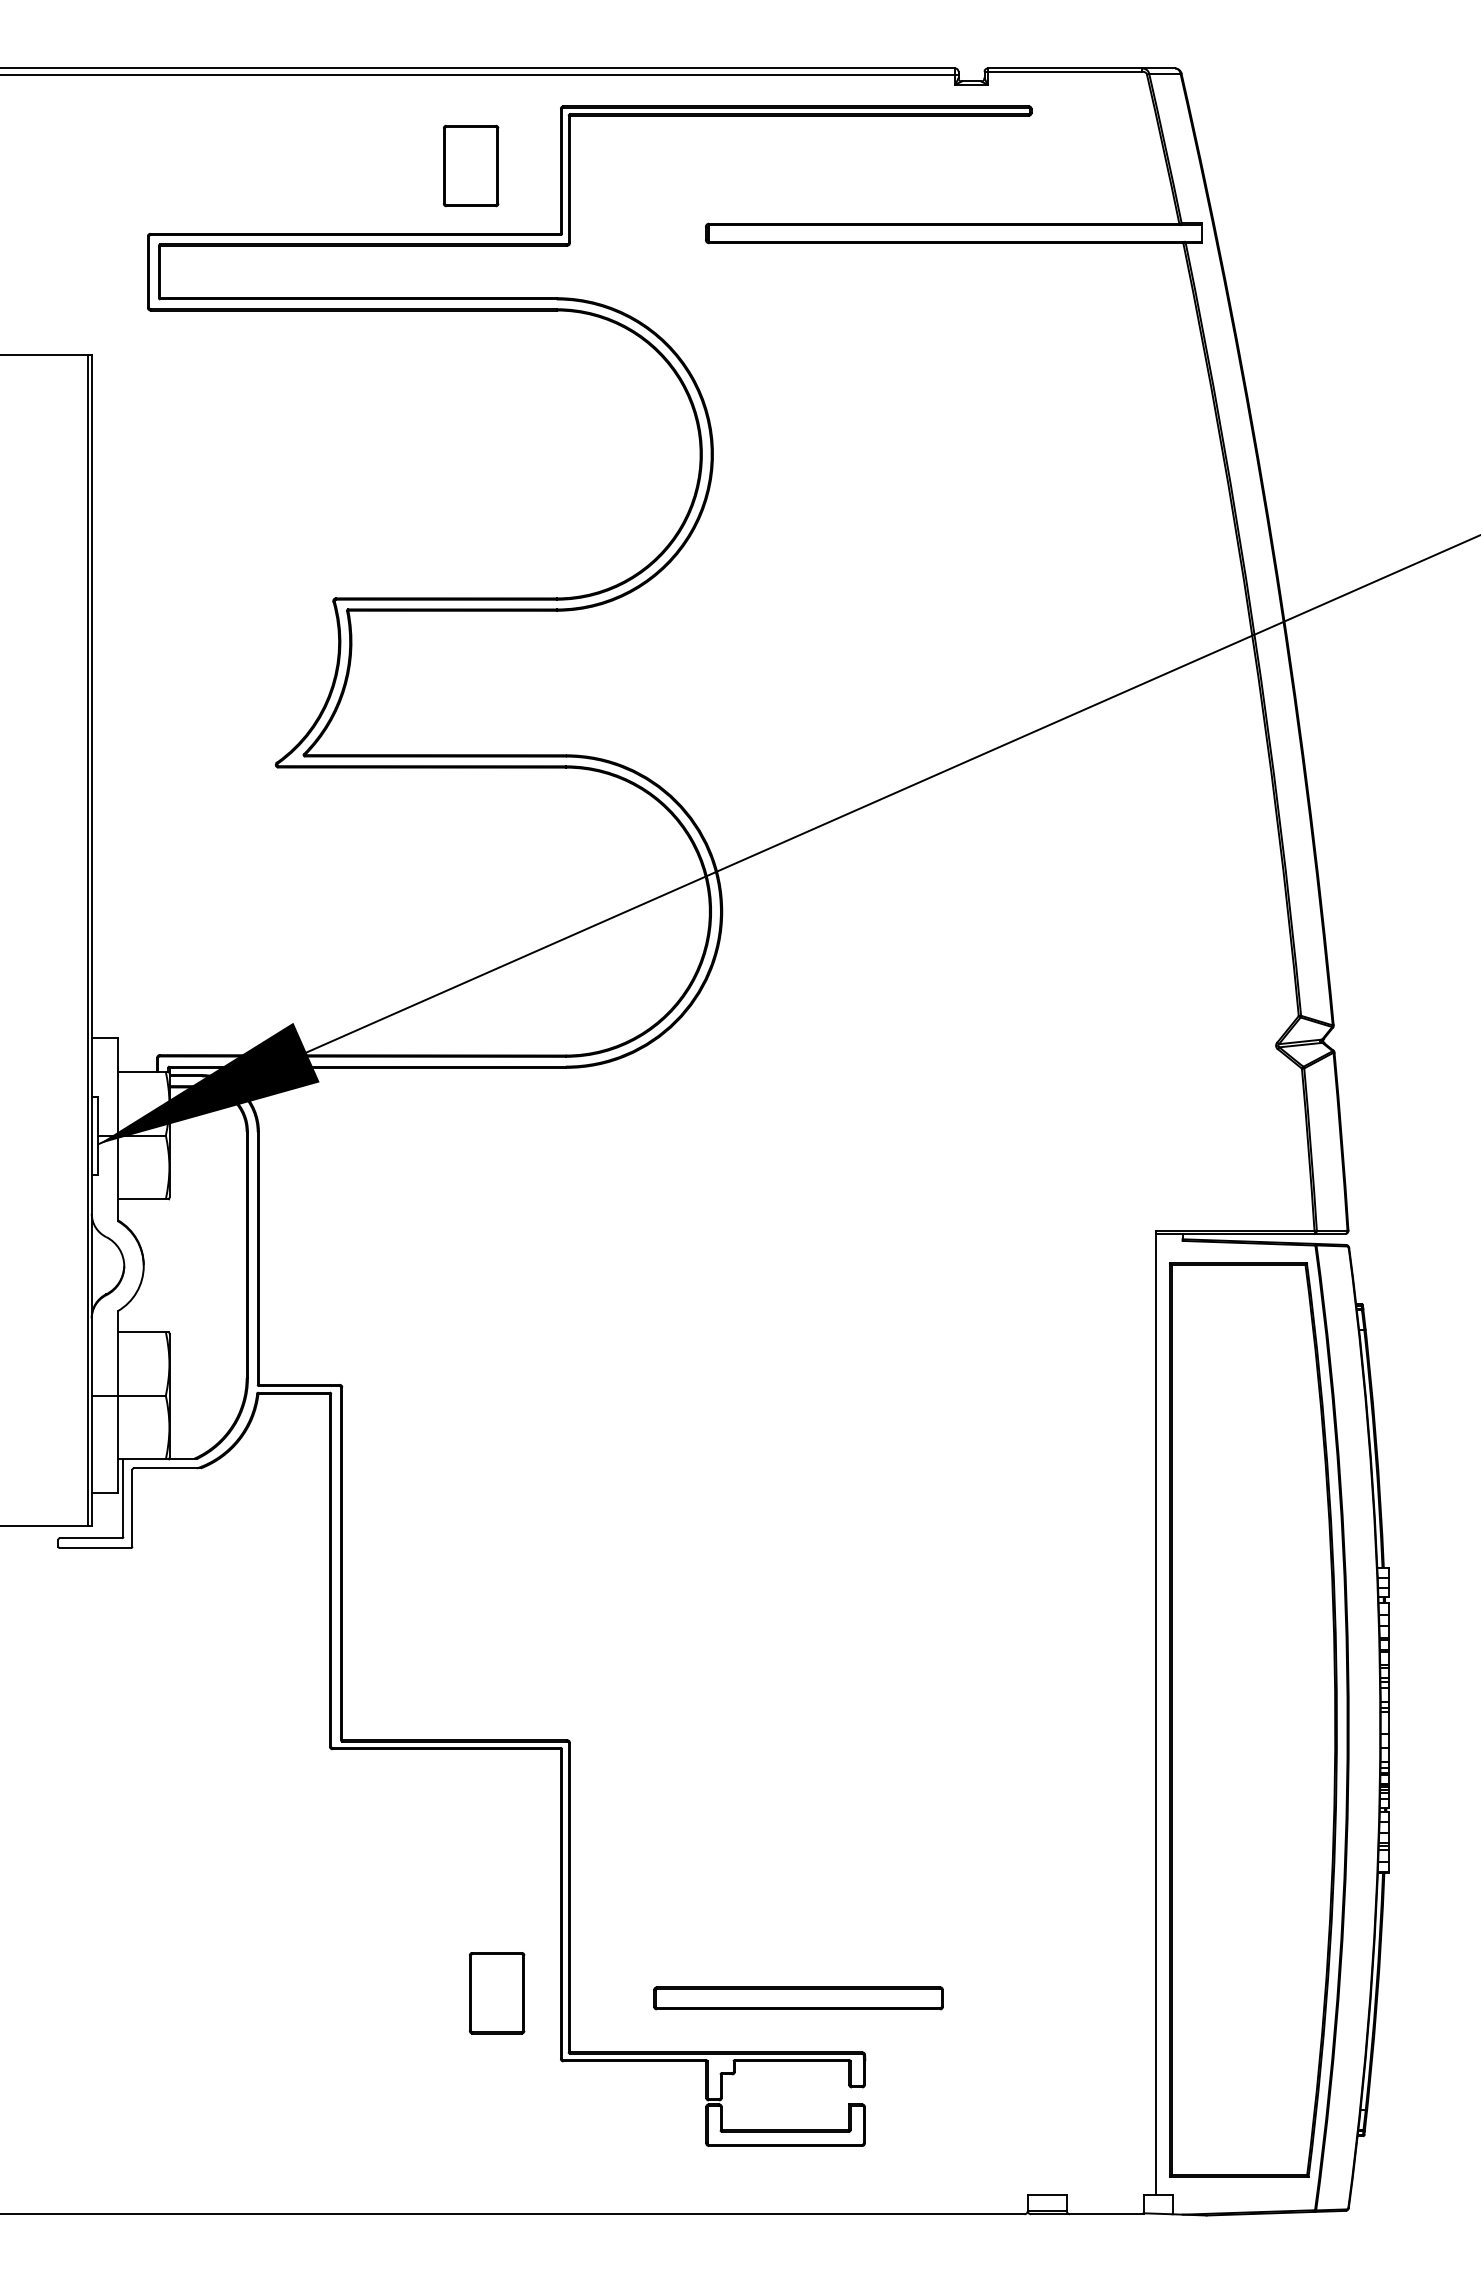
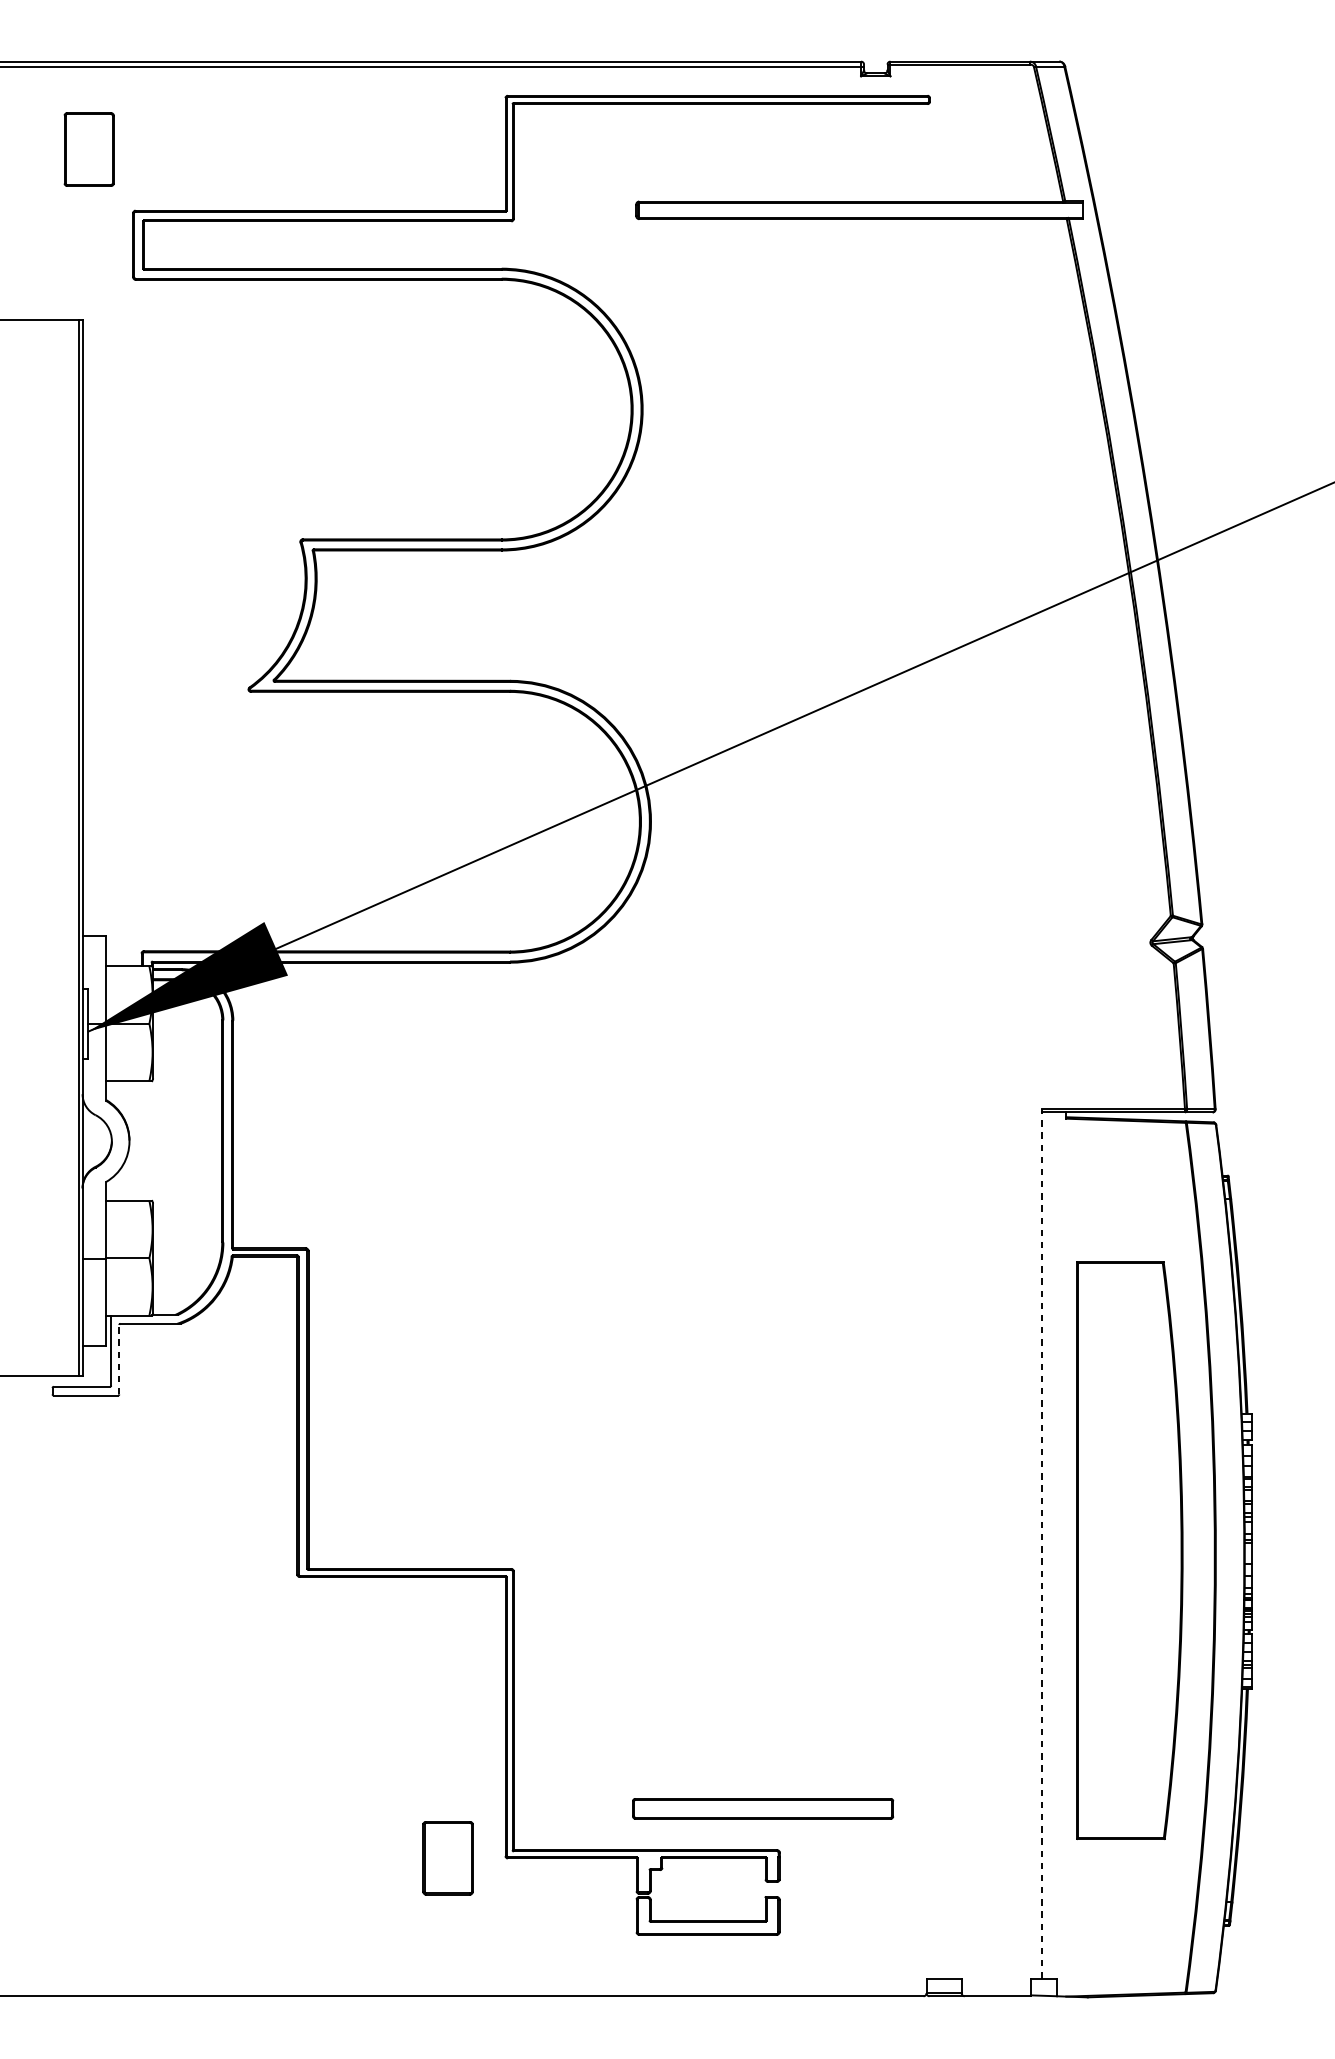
part: (471, 165) -> (89, 149), moved
line: (132, 1507) -> (119, 1359), solid -> dashed
line: (1155, 1712) -> (1041, 1543), solid -> dashed
part: (1253, 1719) -> (1130, 1550), size x0.7
part: (497, 1993) -> (448, 1858), moved
part: (798, 1998) -> (763, 1808), moved

